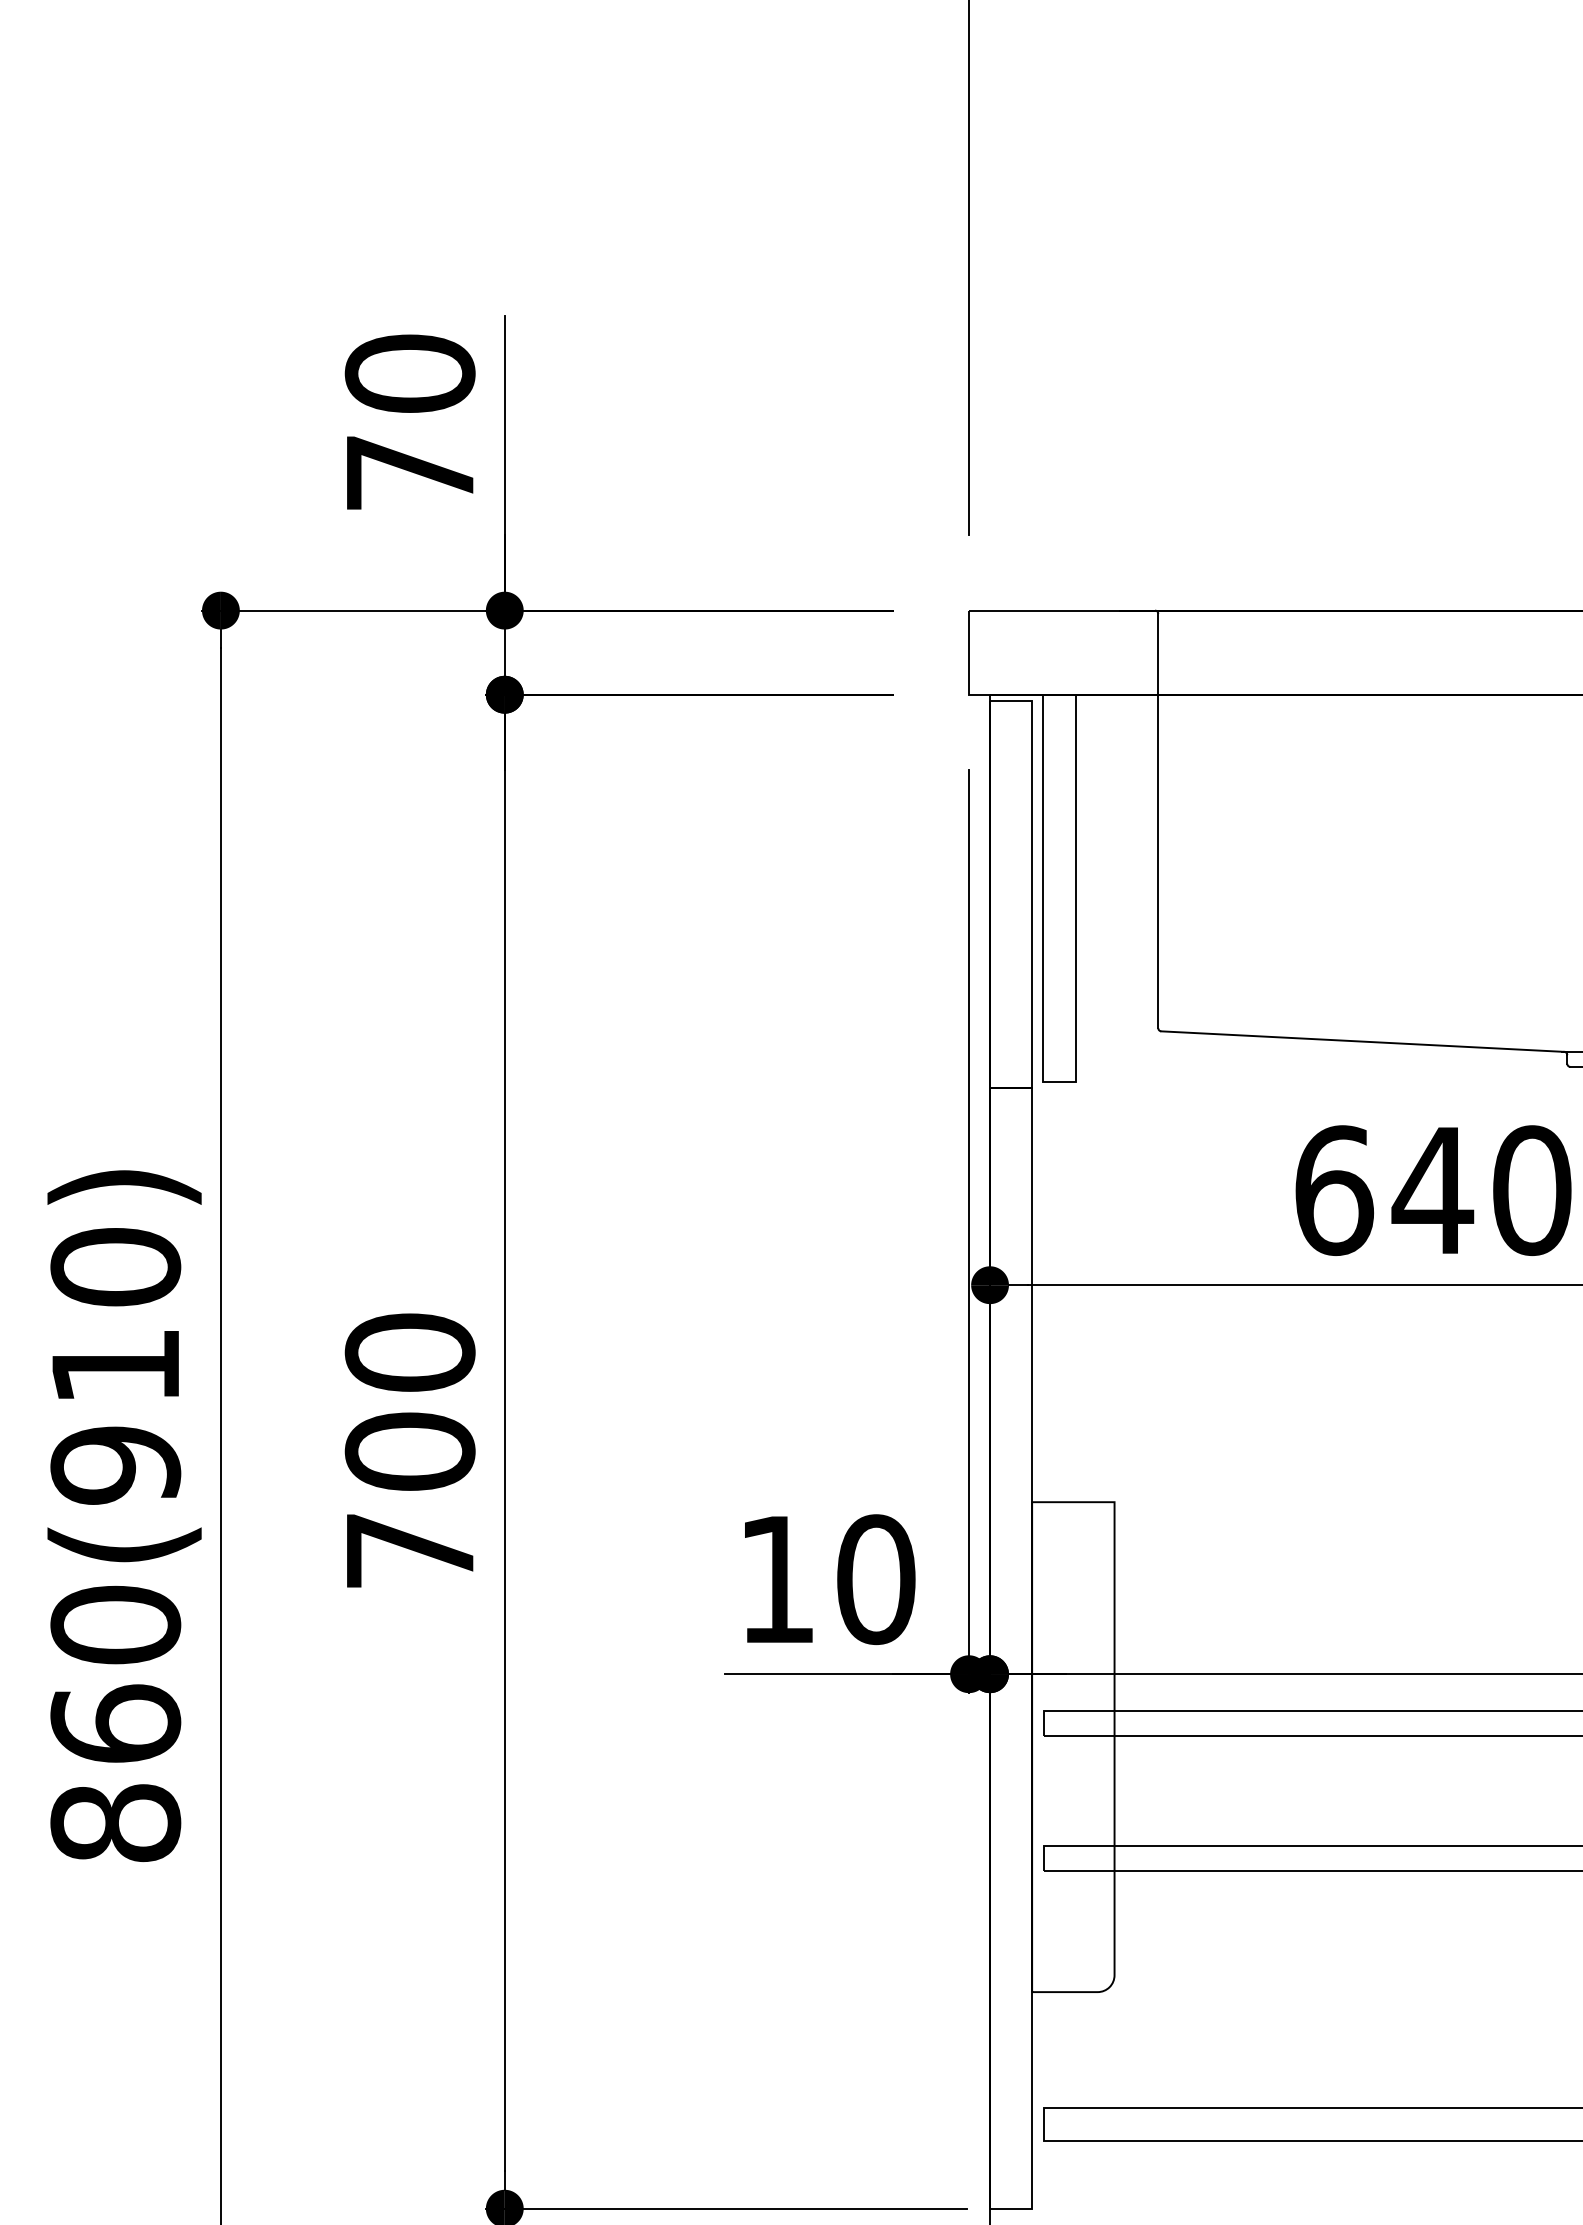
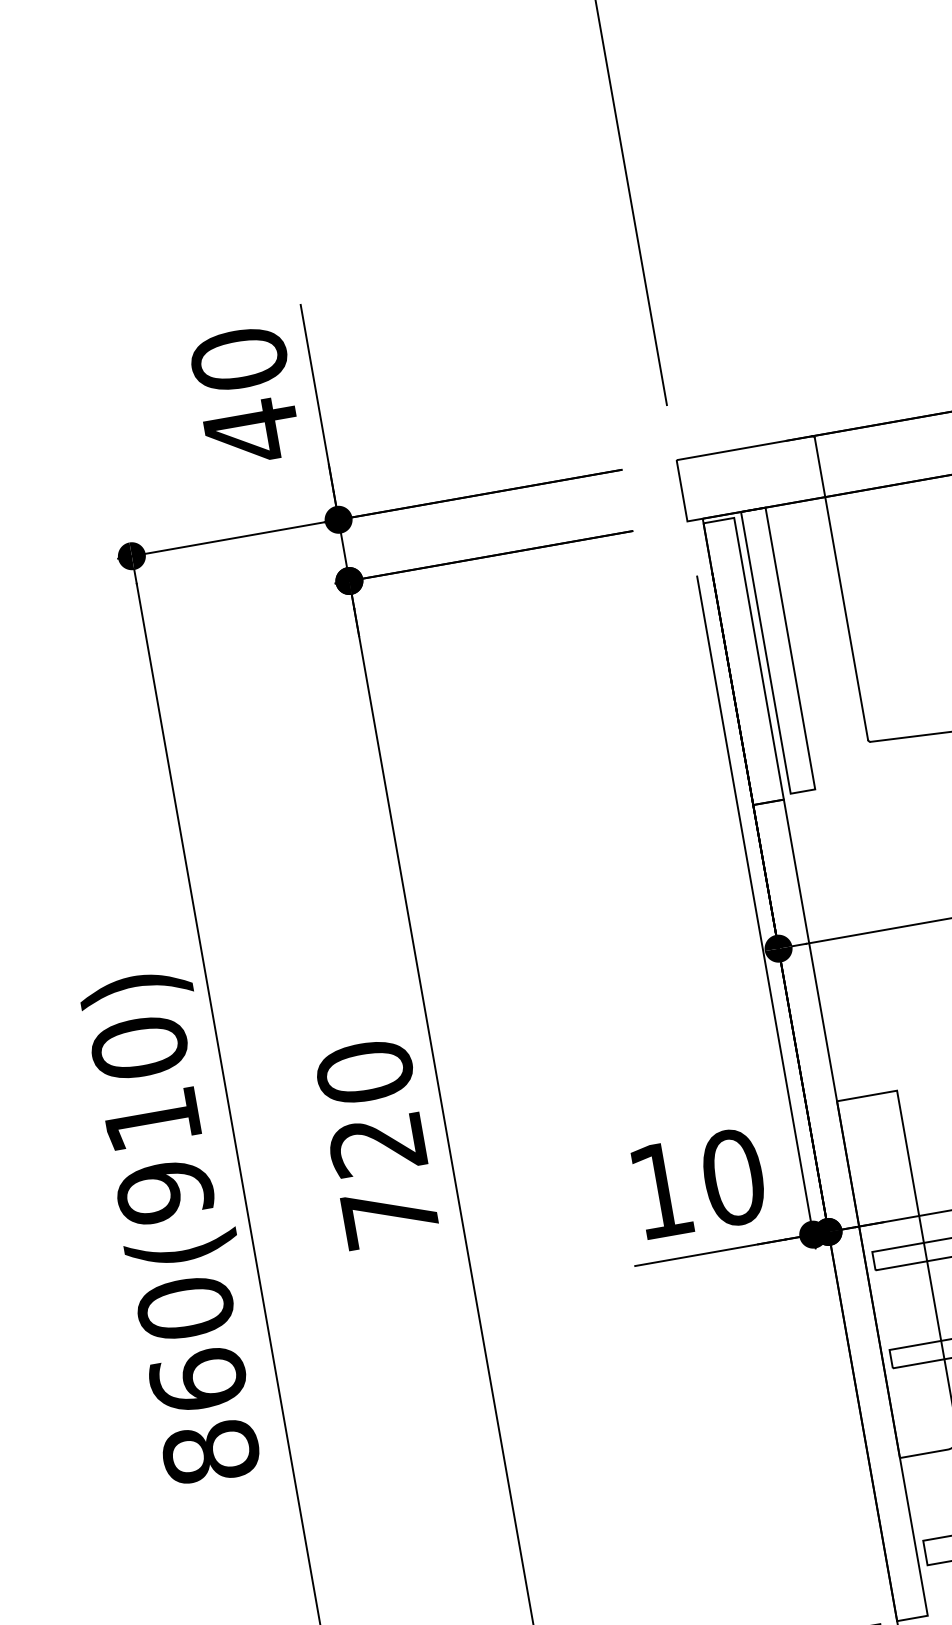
text: (410, 473) -> (252, 432), 70 -> 40
text: (409, 1451) -> (377, 1144), 700 -> 720

